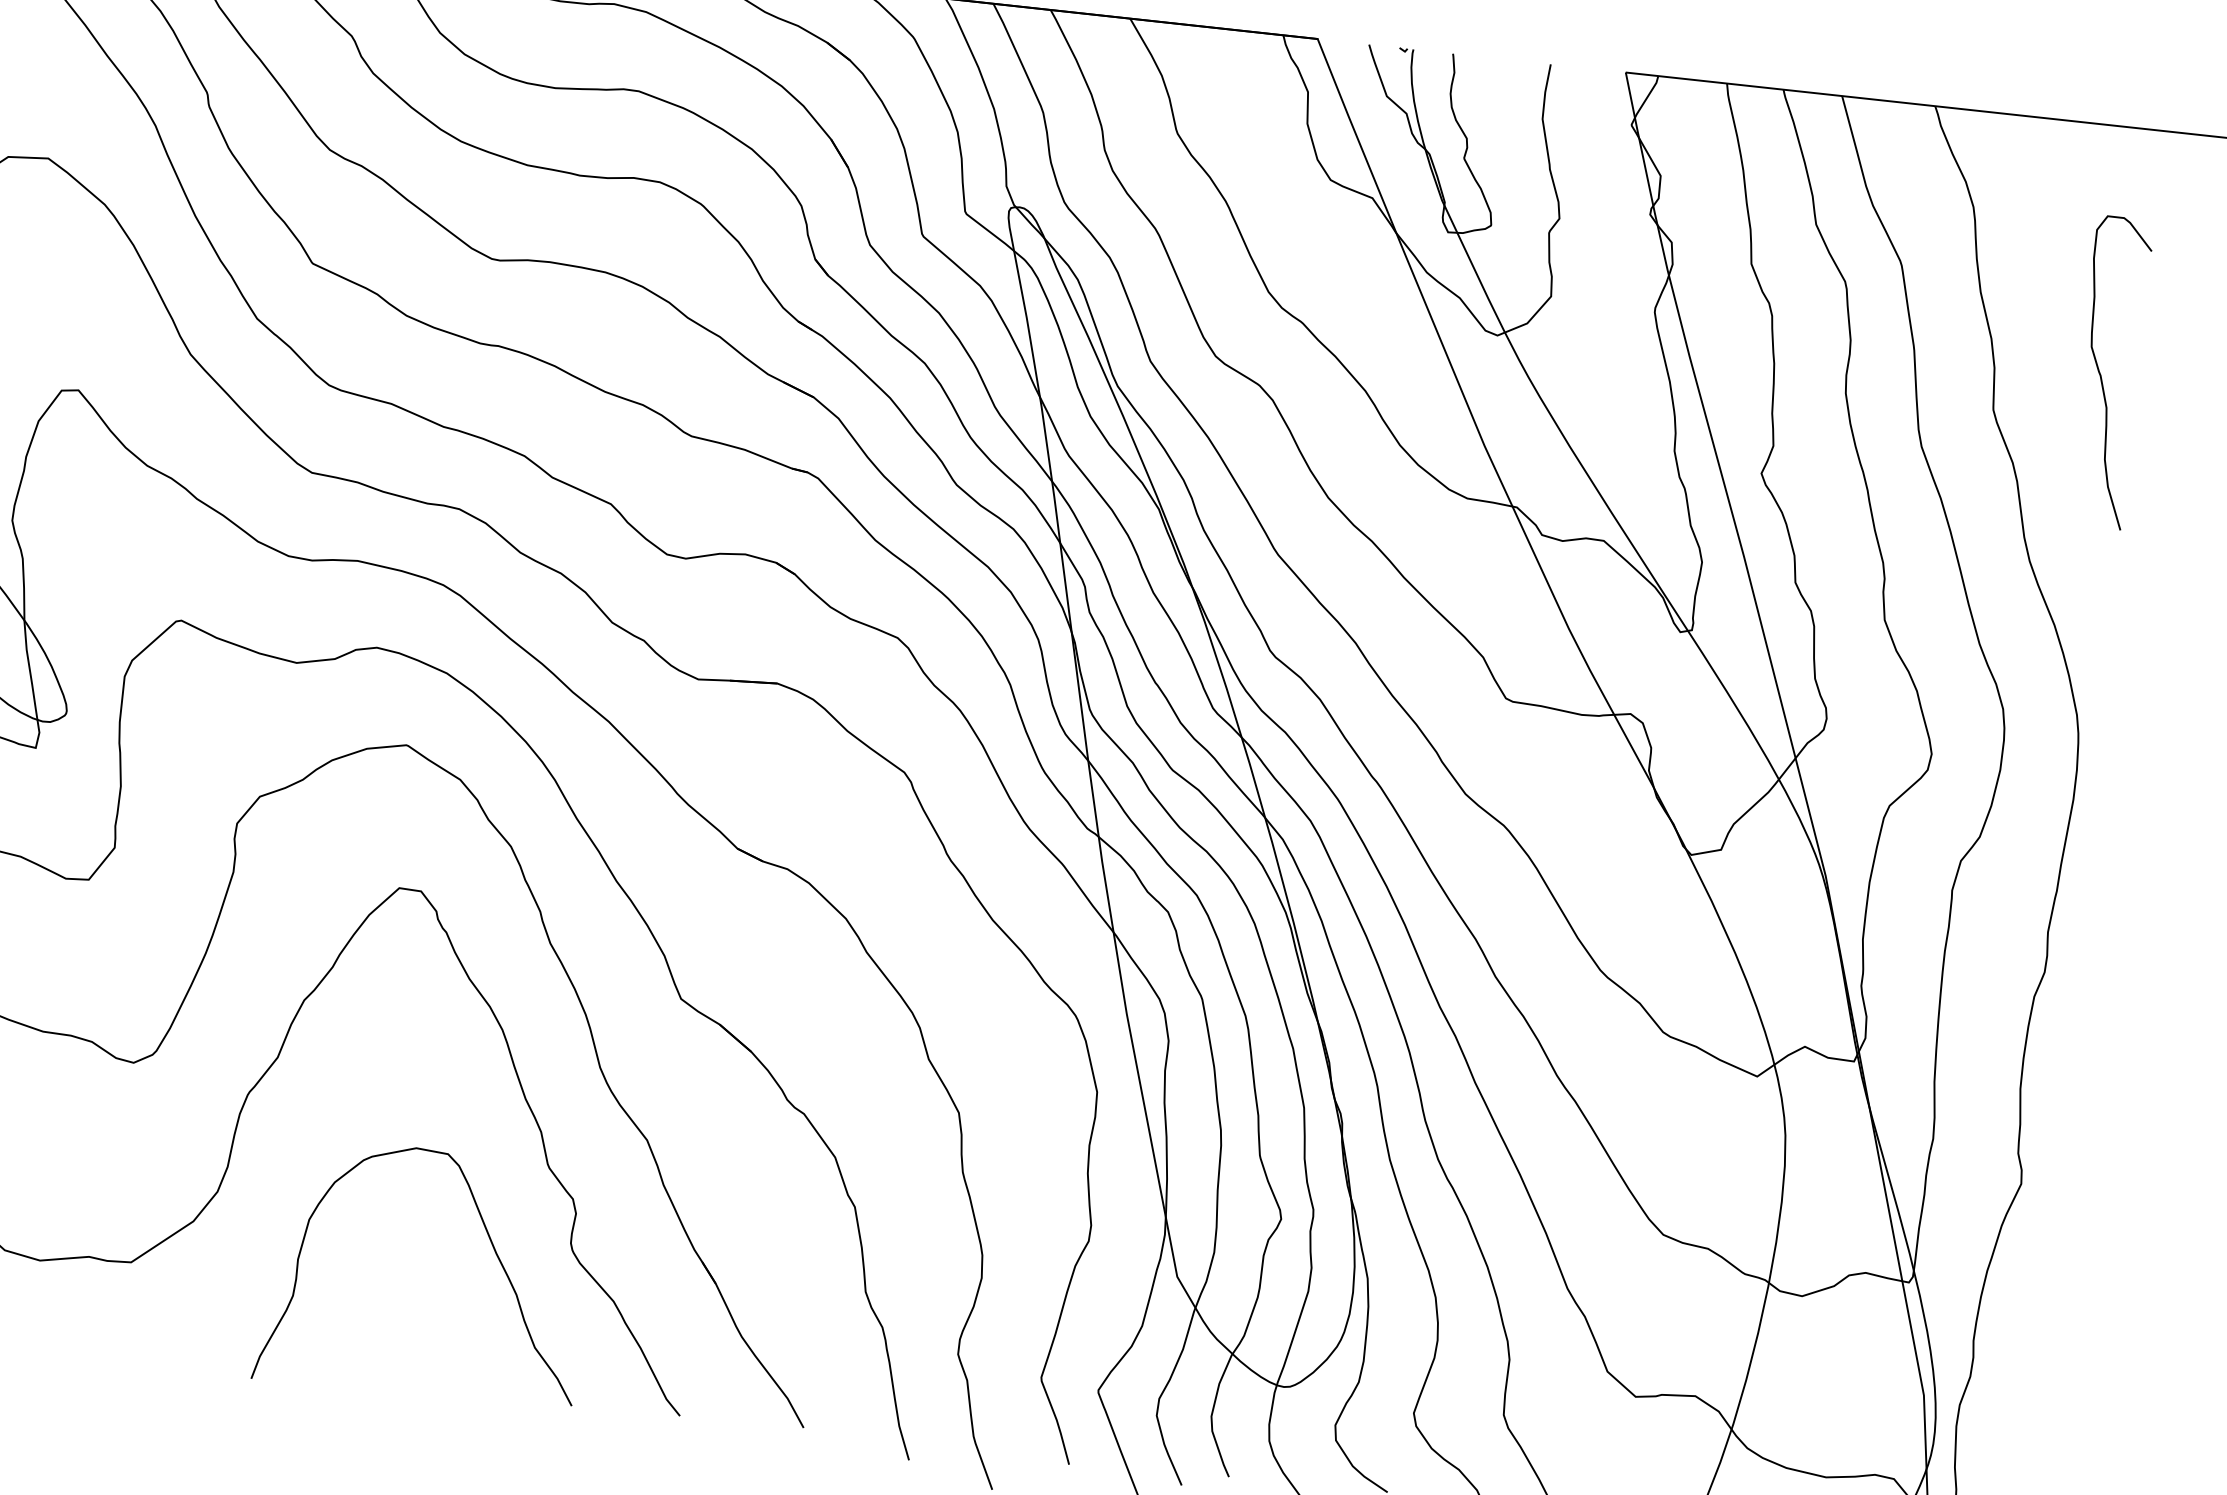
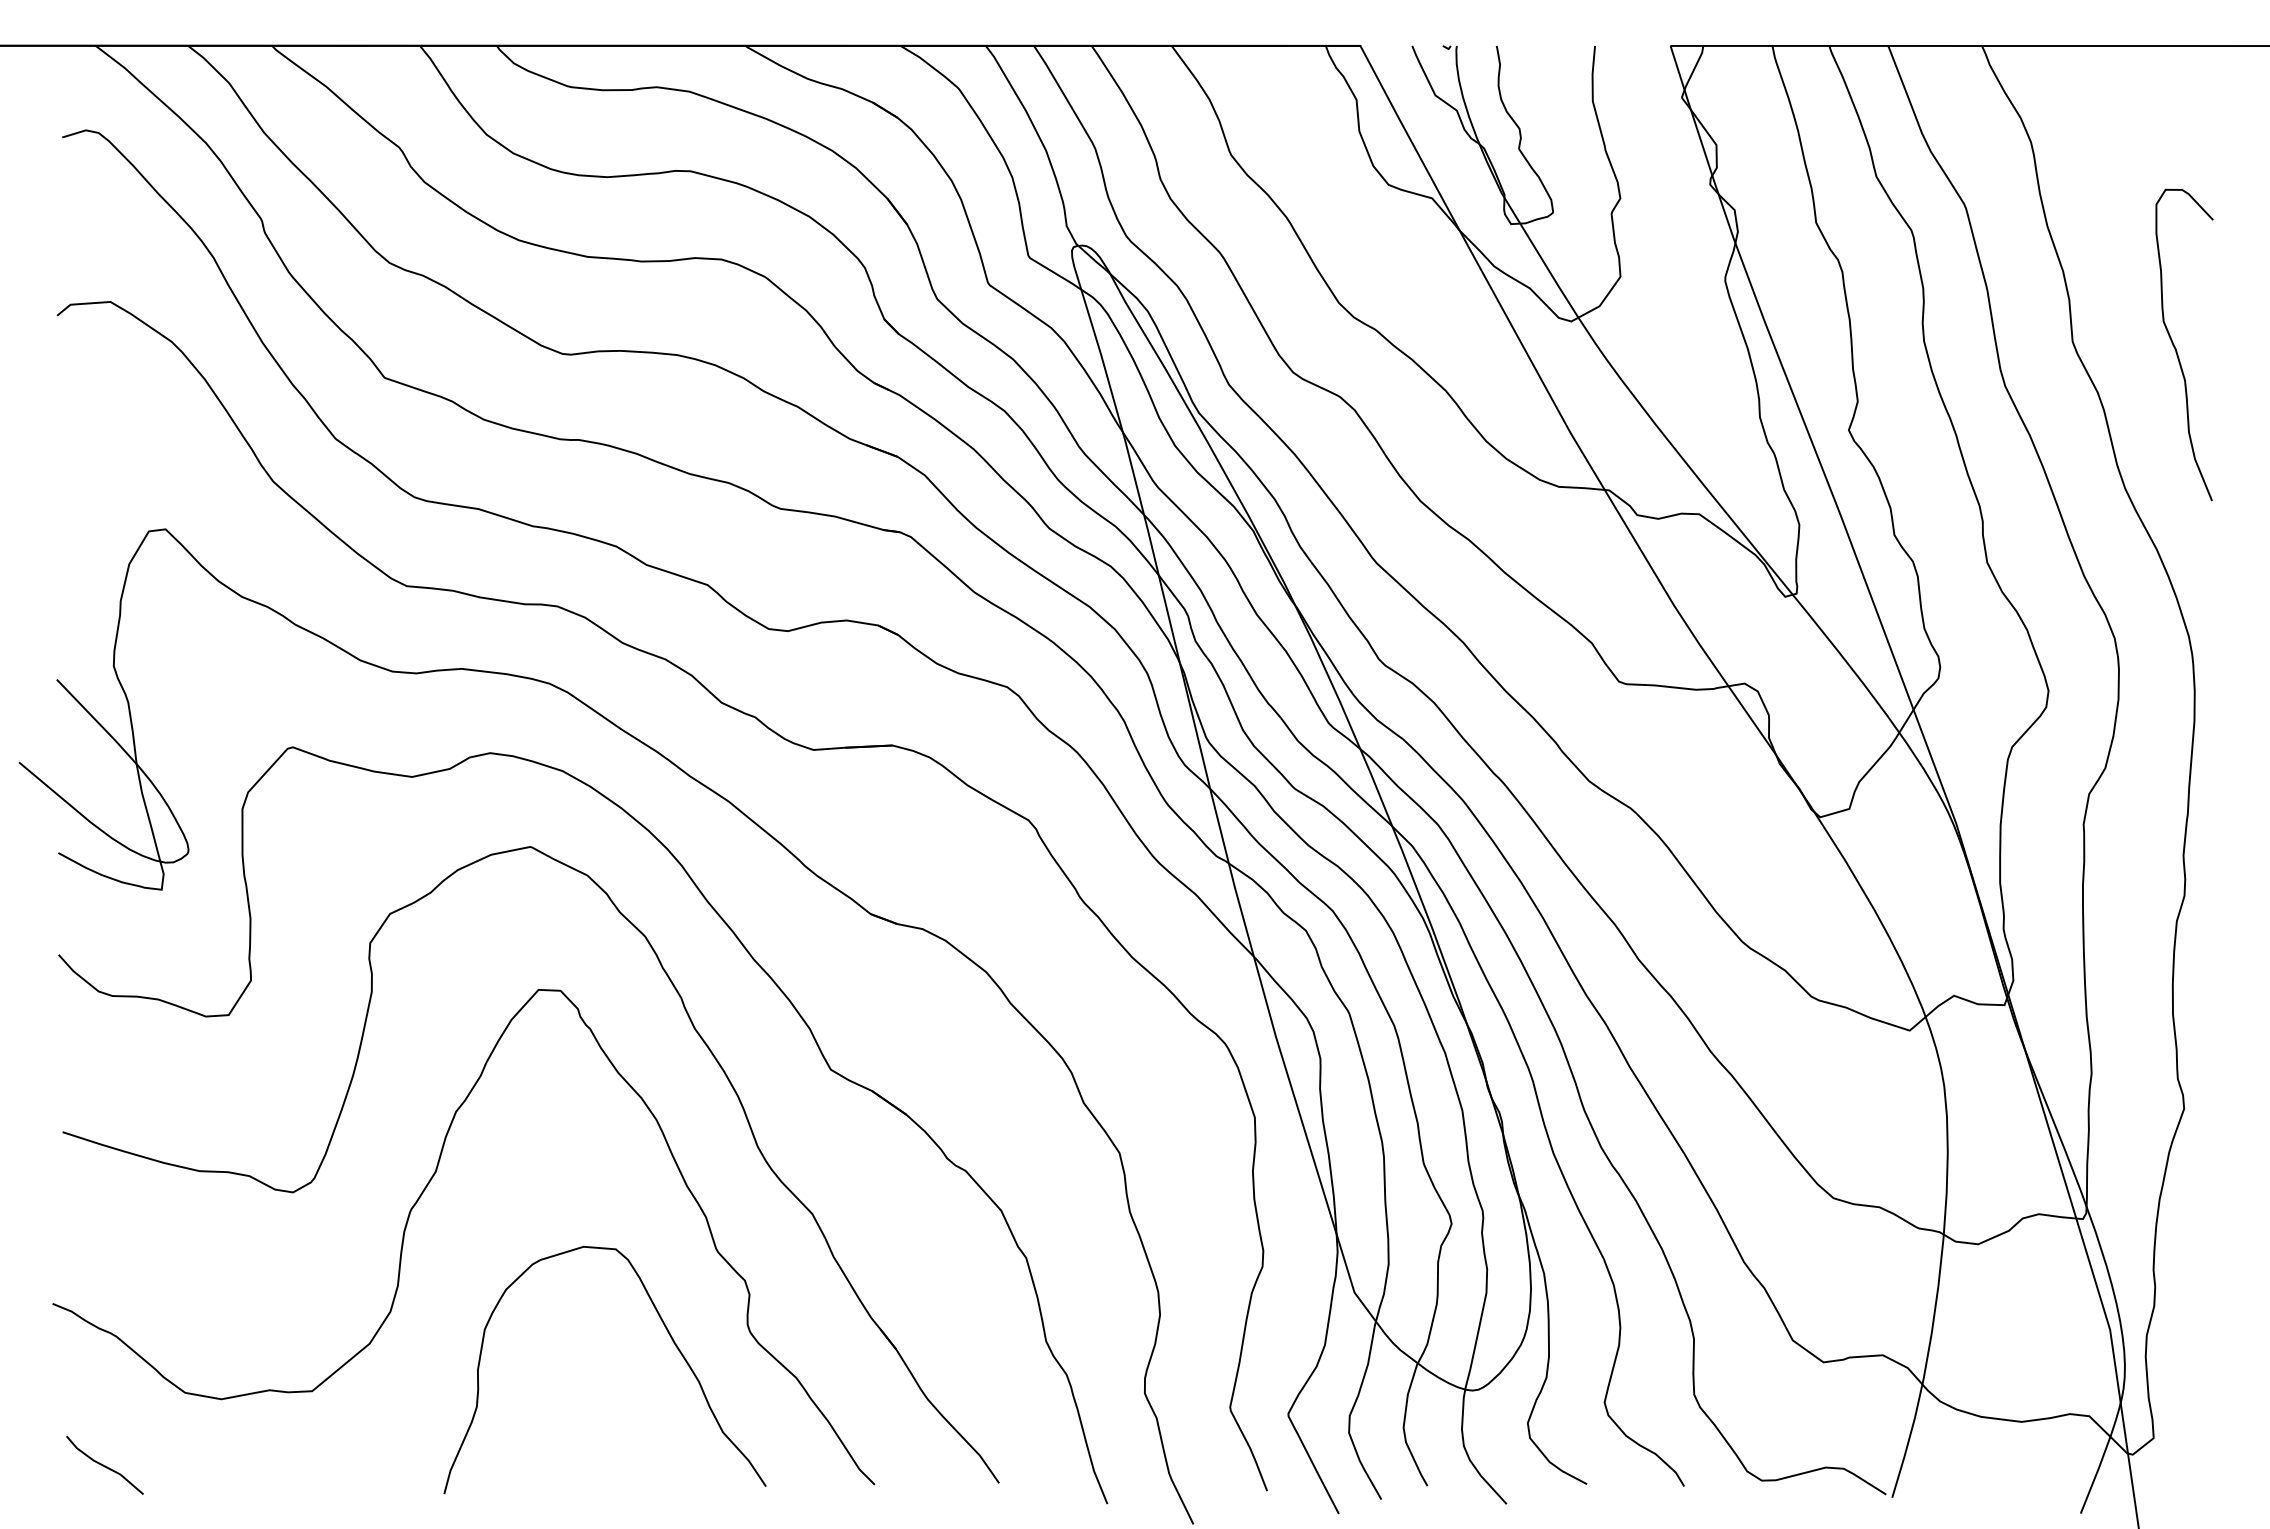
curve: (2101, 375) -> (2176, 348), moved

